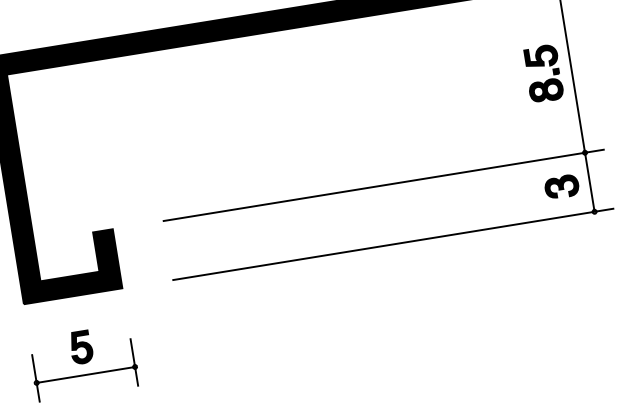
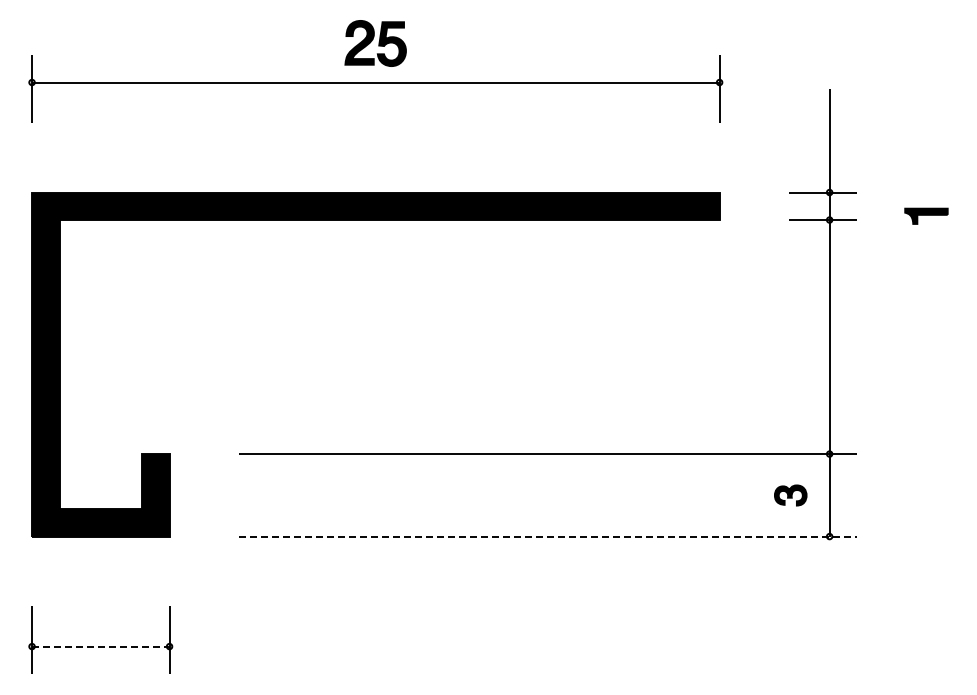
part: (547, 79) -> (794, 346), removed
part: (561, 186) -> (790, 495), size x0.7
line: (393, 244) -> (548, 536), solid -> dashed
part: (81, 347) -> (100, 608), removed
line: (85, 374) -> (100, 646), solid -> dashed

